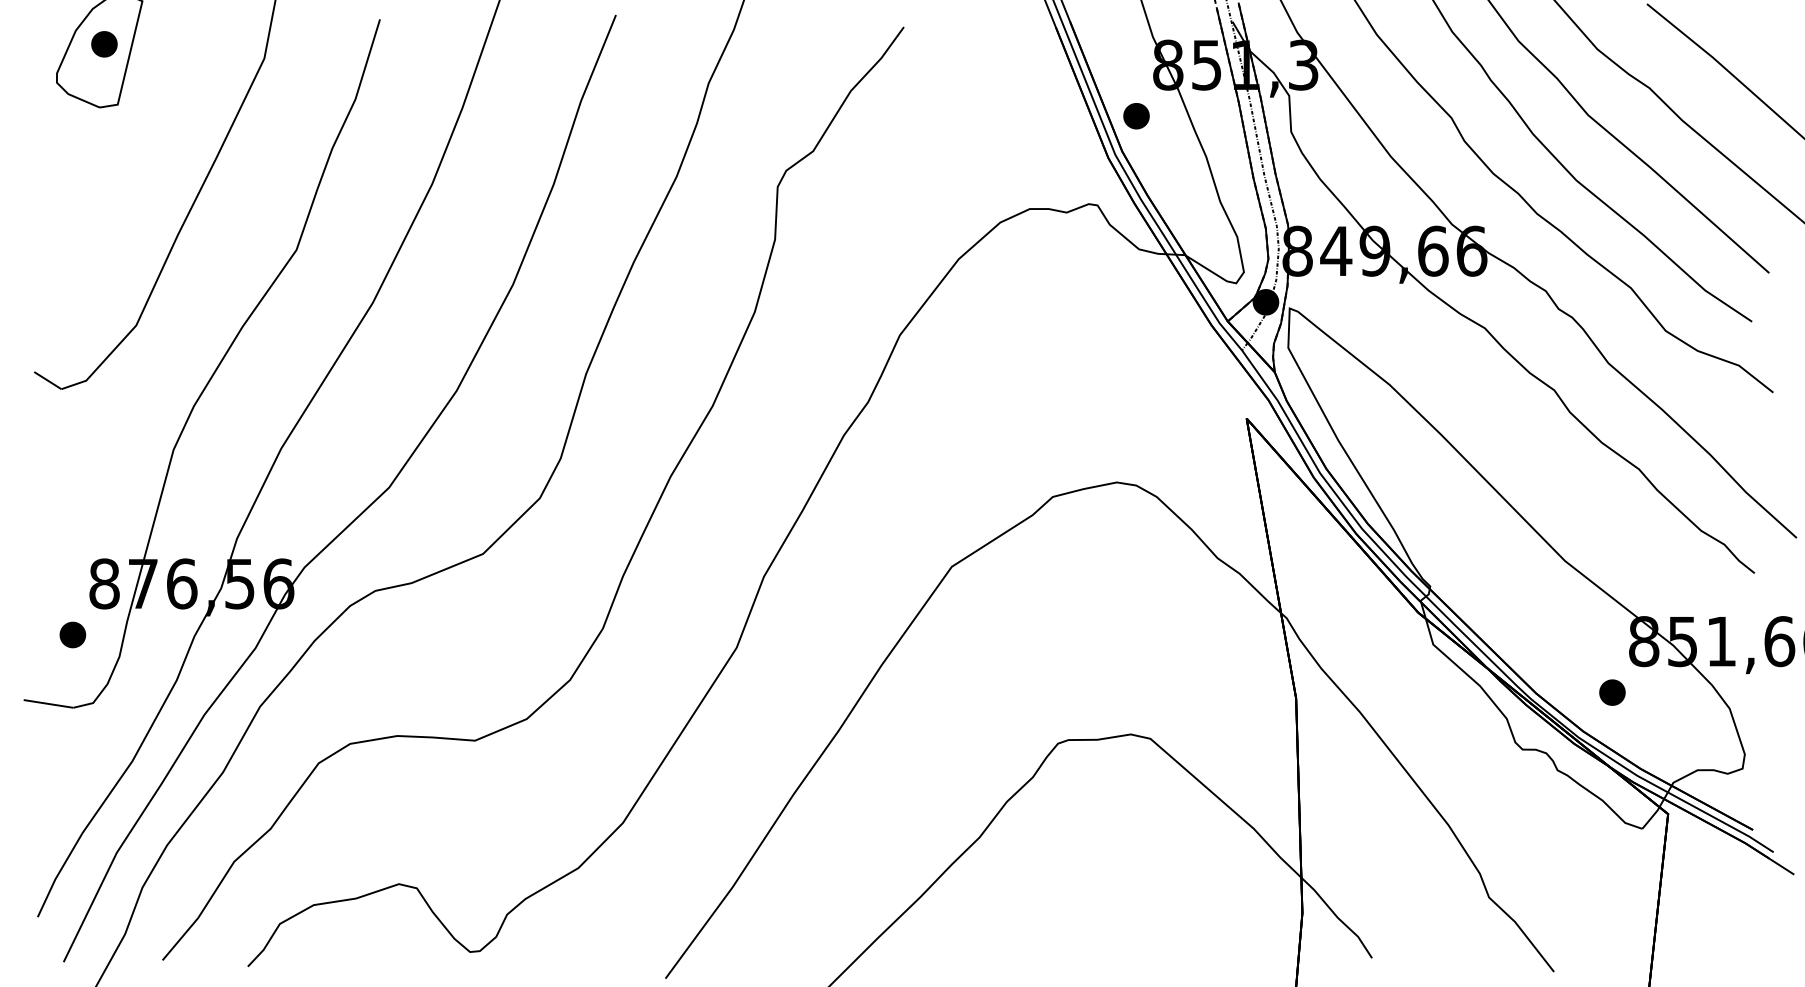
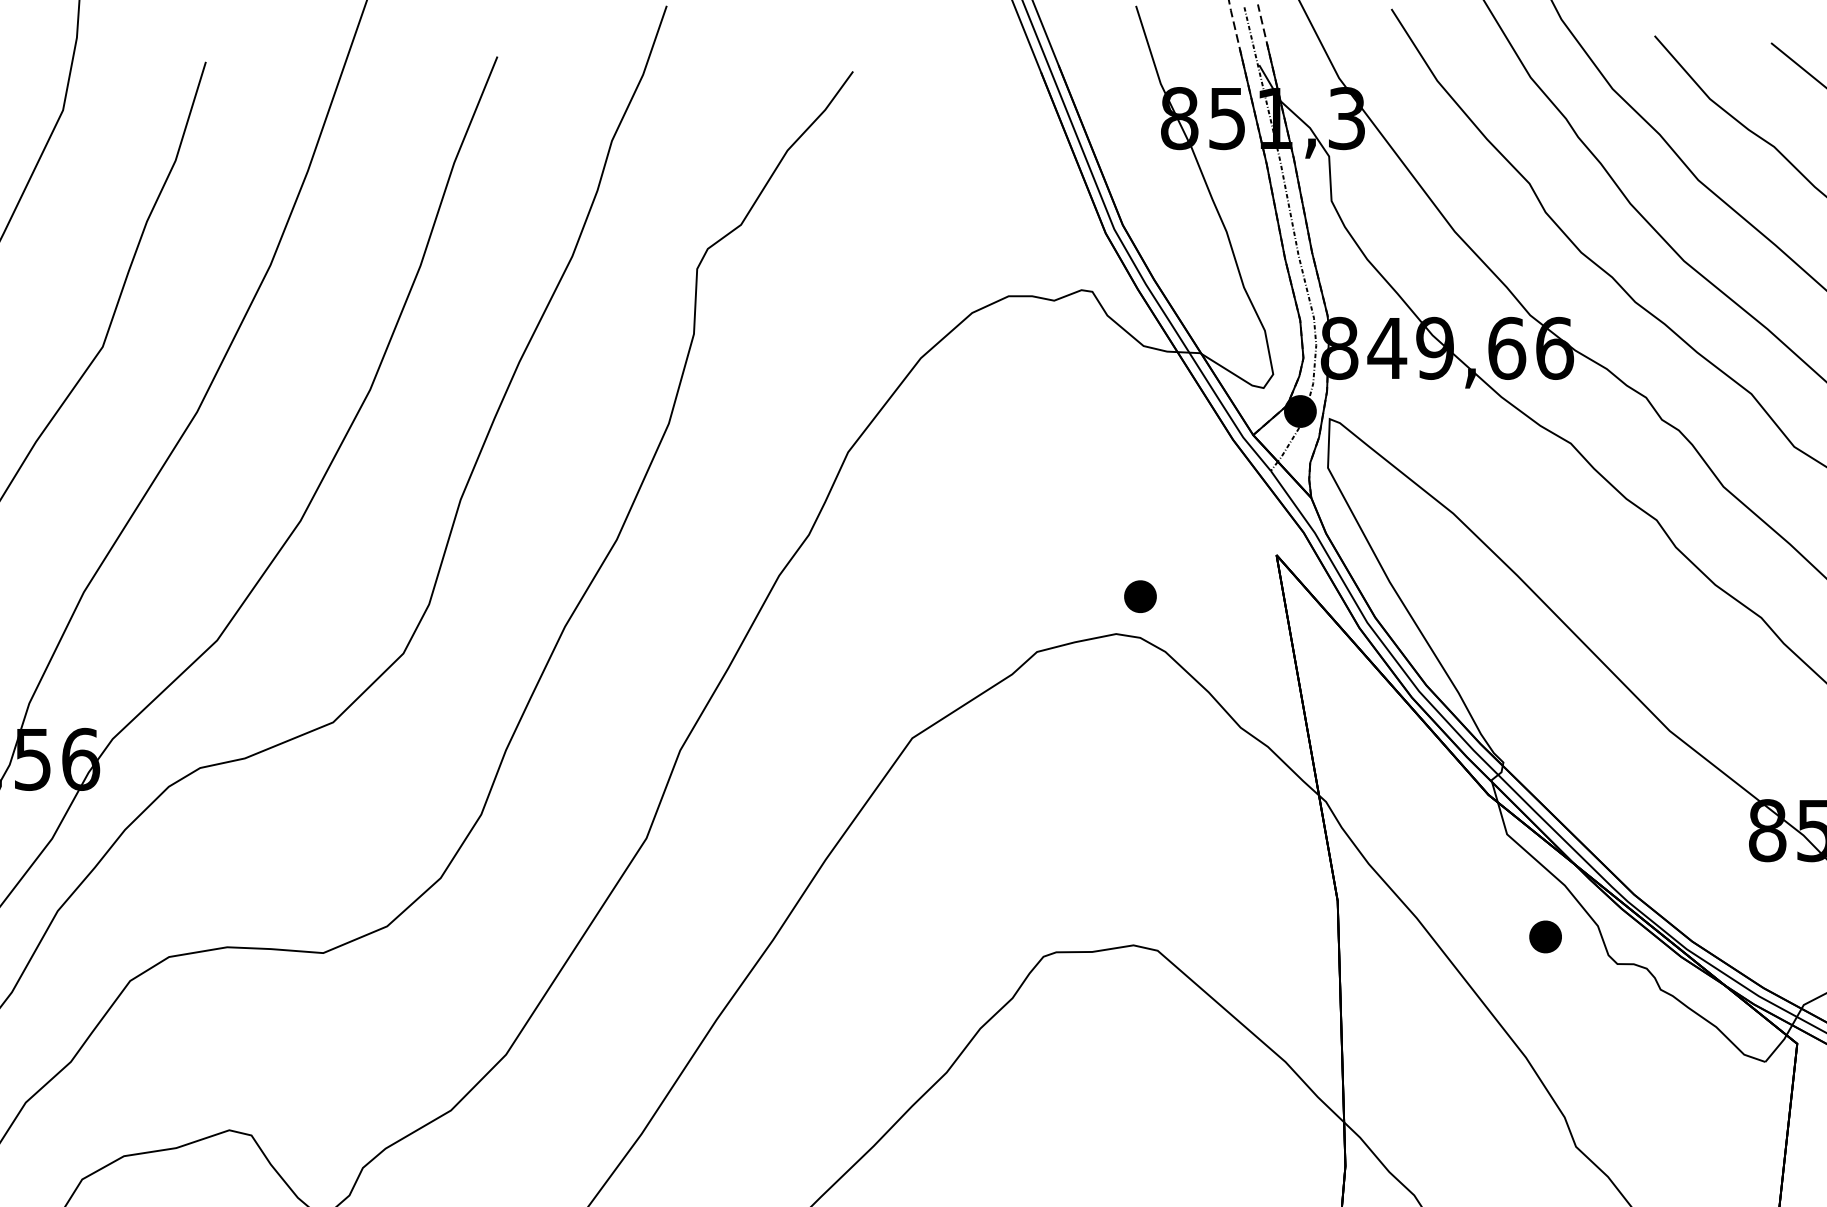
part: (1136, 116) -> (1140, 597), moved
part: (1612, 692) -> (1545, 936), moved

